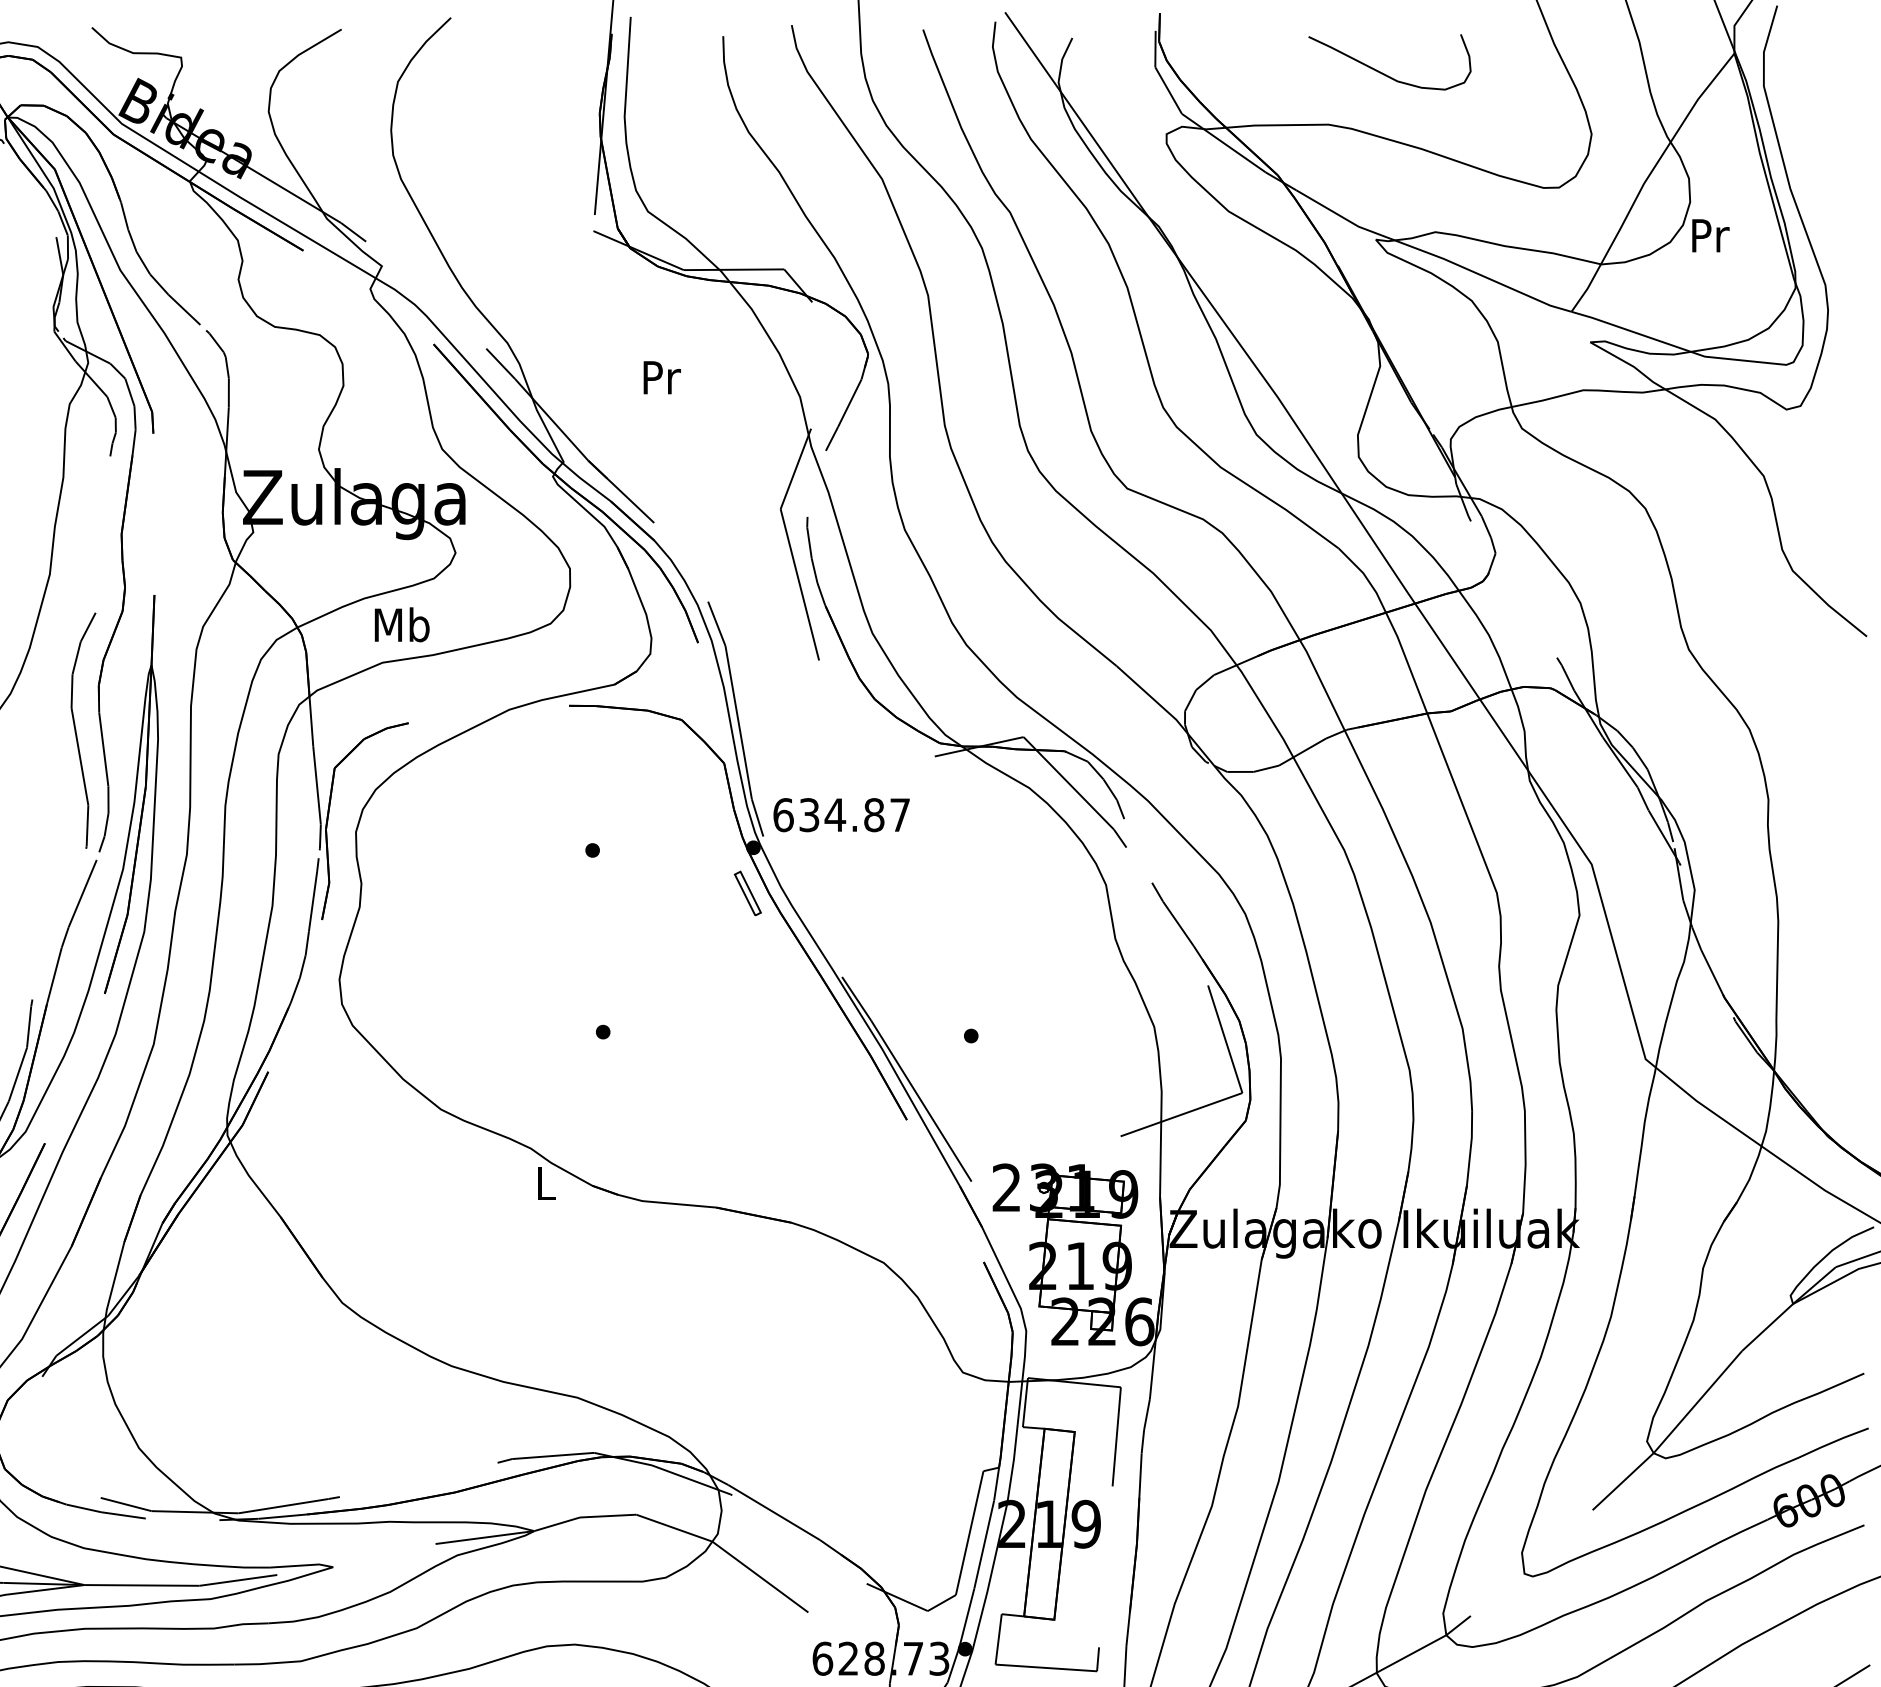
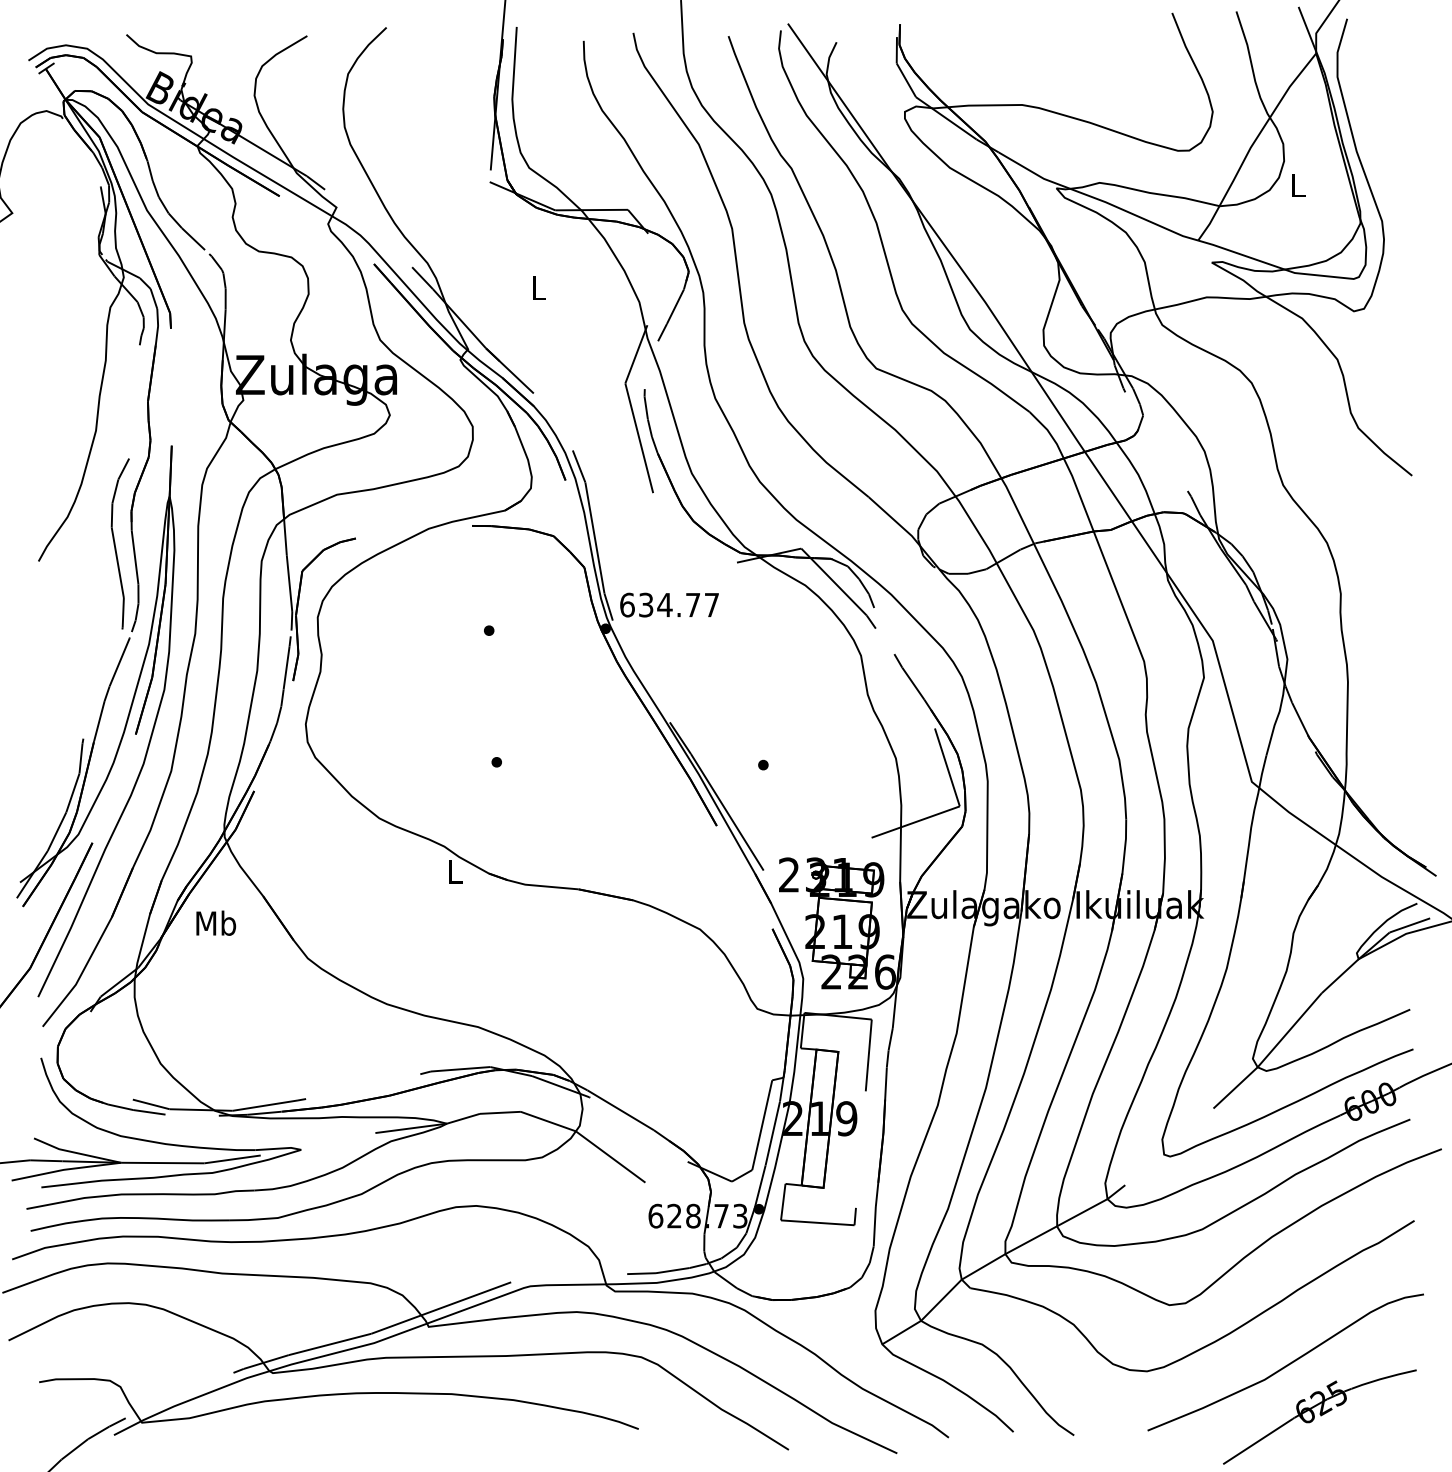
curve: (1384, 72) -> (1062, 67), removed
text: (1710, 235) -> (1298, 185), Pr -> L
text: (662, 378) -> (539, 288), Pr -> L
text: (402, 623) -> (216, 922), moved
text: (873, 814) -> (692, 604), 634.87 -> 634.77
part: (747, 892) -> (601, 661), removed

